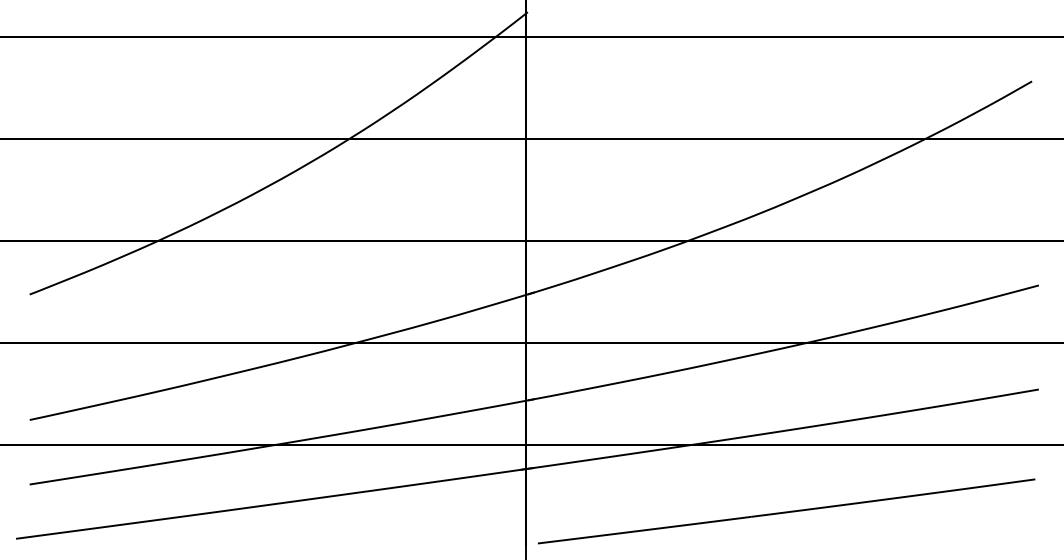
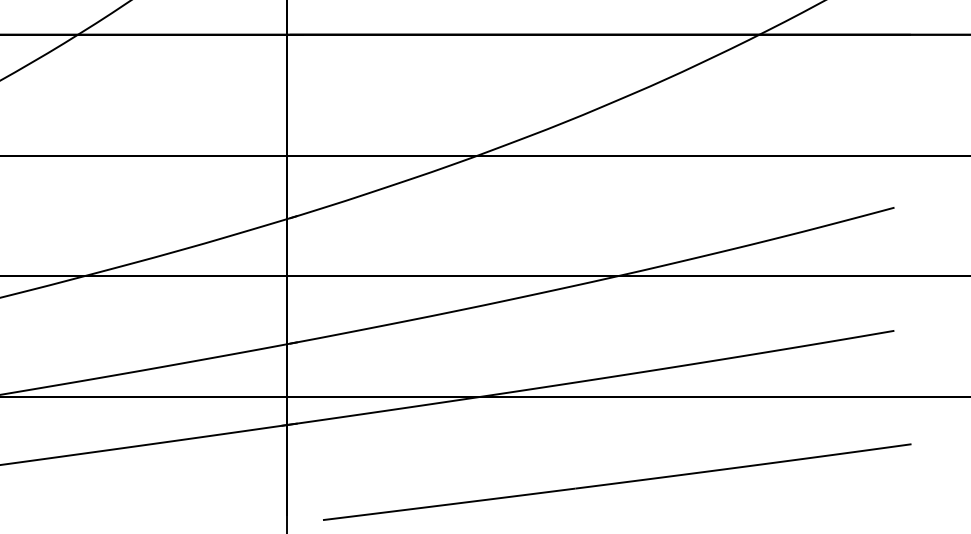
part: (786, 511) -> (617, 482), moved

